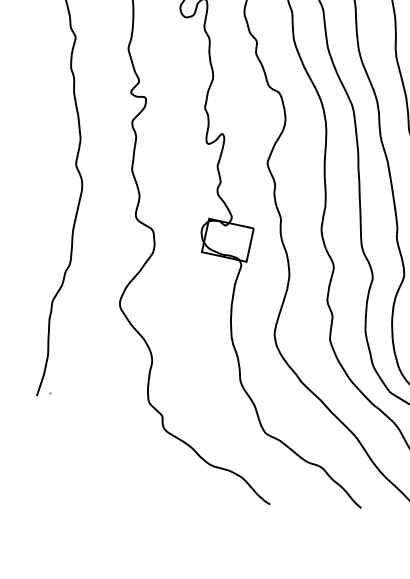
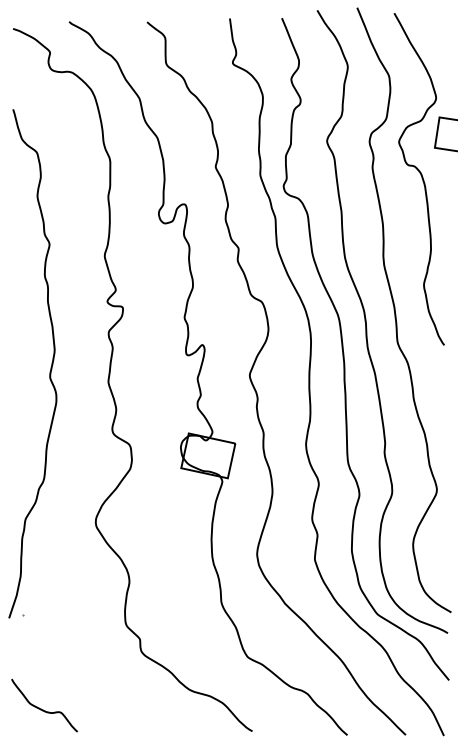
curve: (69, 483) -> (43, 709), added

